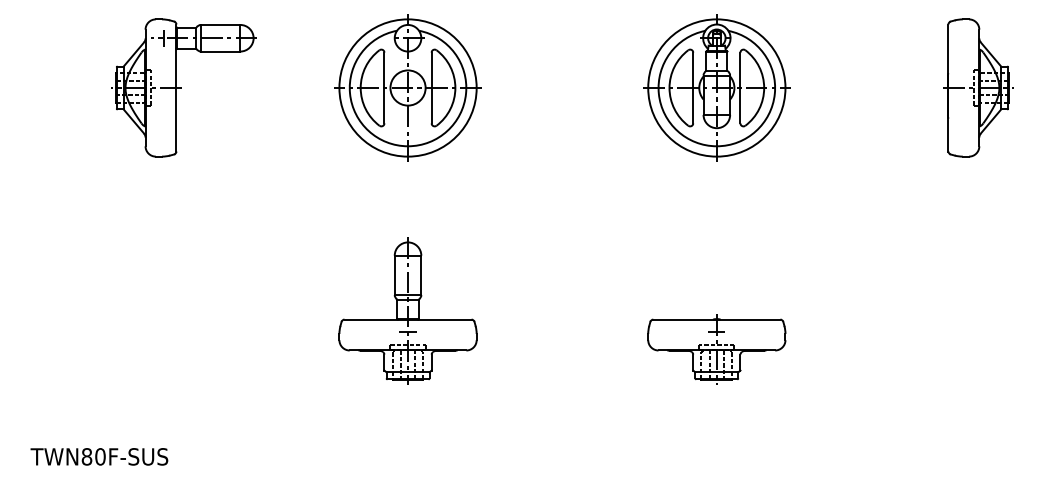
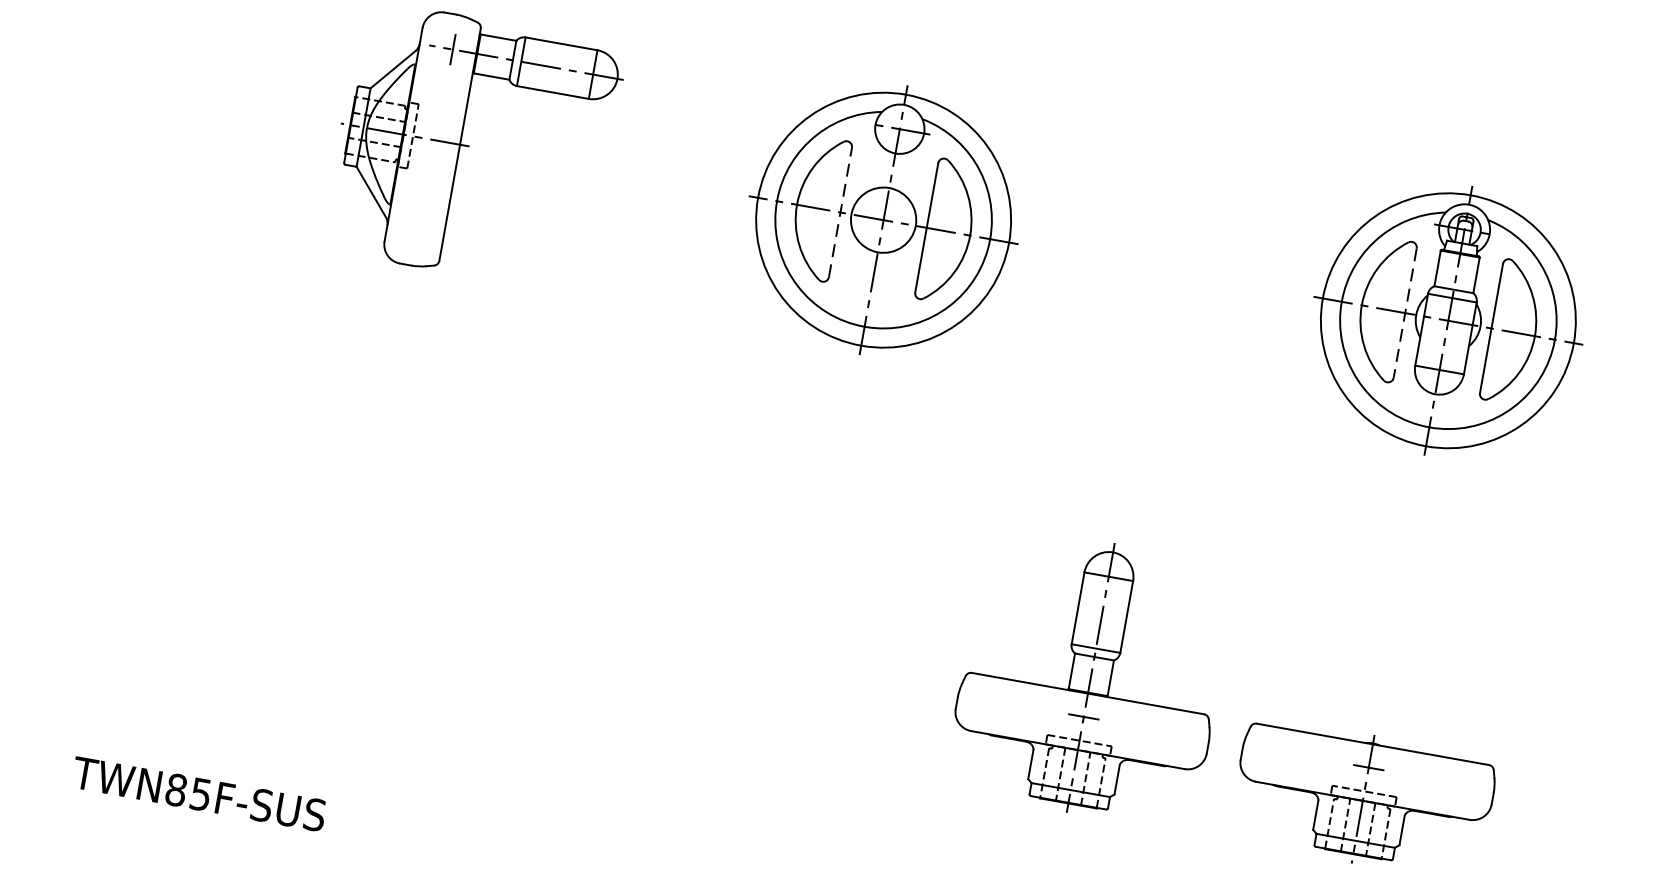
line: (384, 87) -> (840, 211), solid -> dashed
line: (693, 88) -> (1405, 314), solid -> dashed
part: (407, 310) -> (1089, 676), moved
text: (100, 456) -> (201, 793), TWN80F-SUS -> TWN85F-SUS

